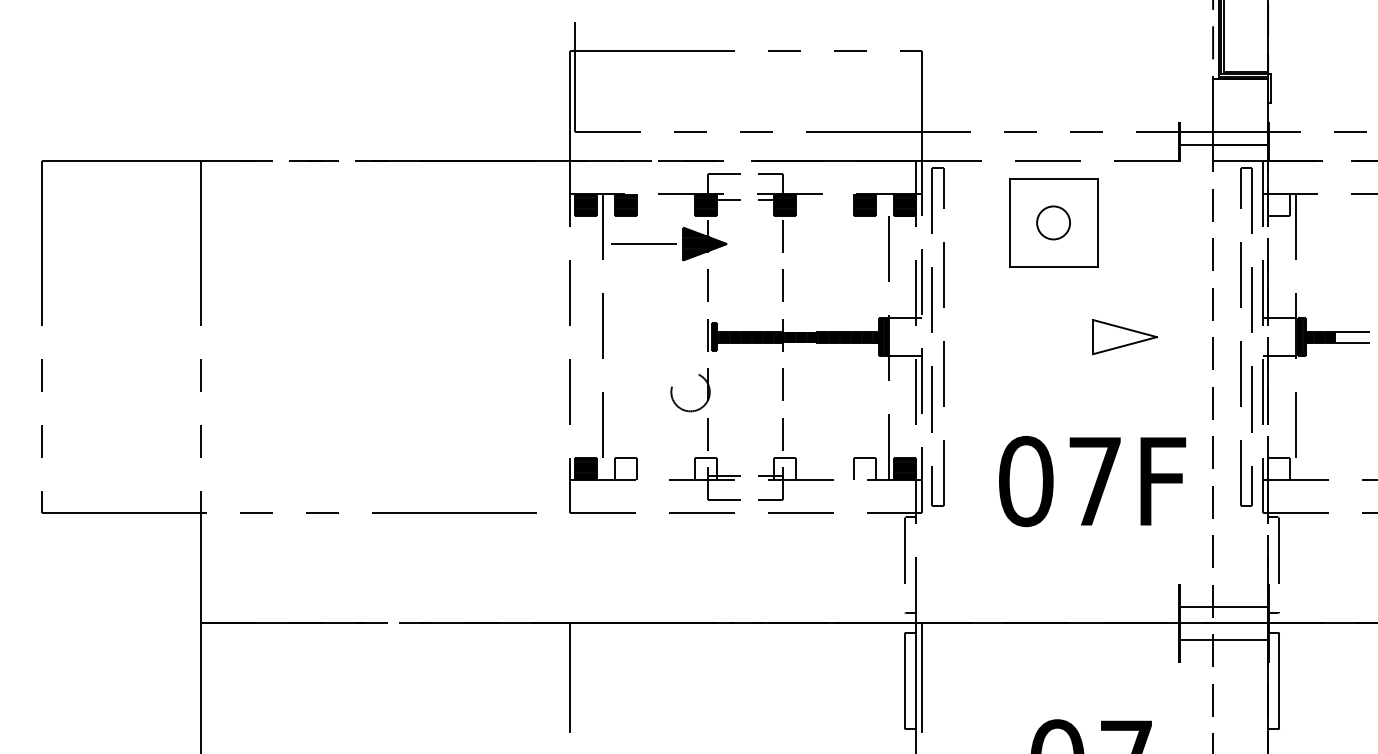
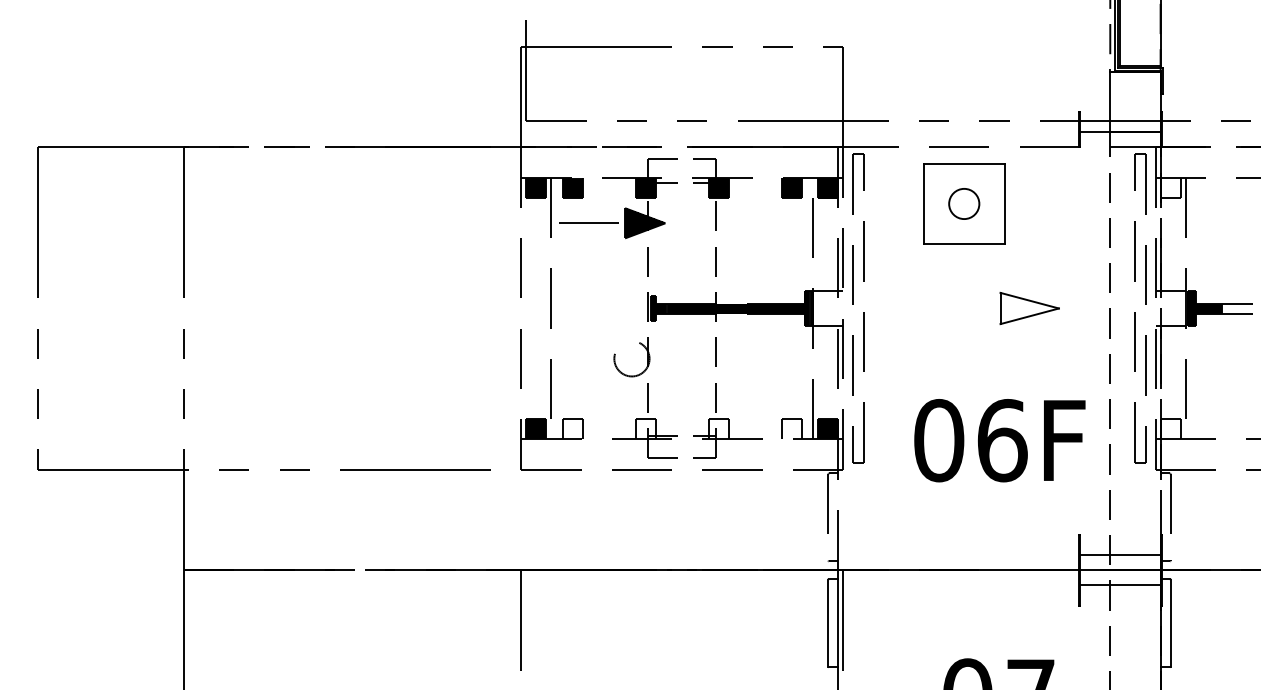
text: (1095, 481) -> (1002, 440), 07F -> 06F

